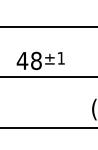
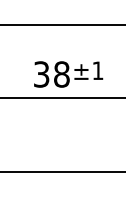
text: (22, 60) -> (41, 73), 48 -> 38

